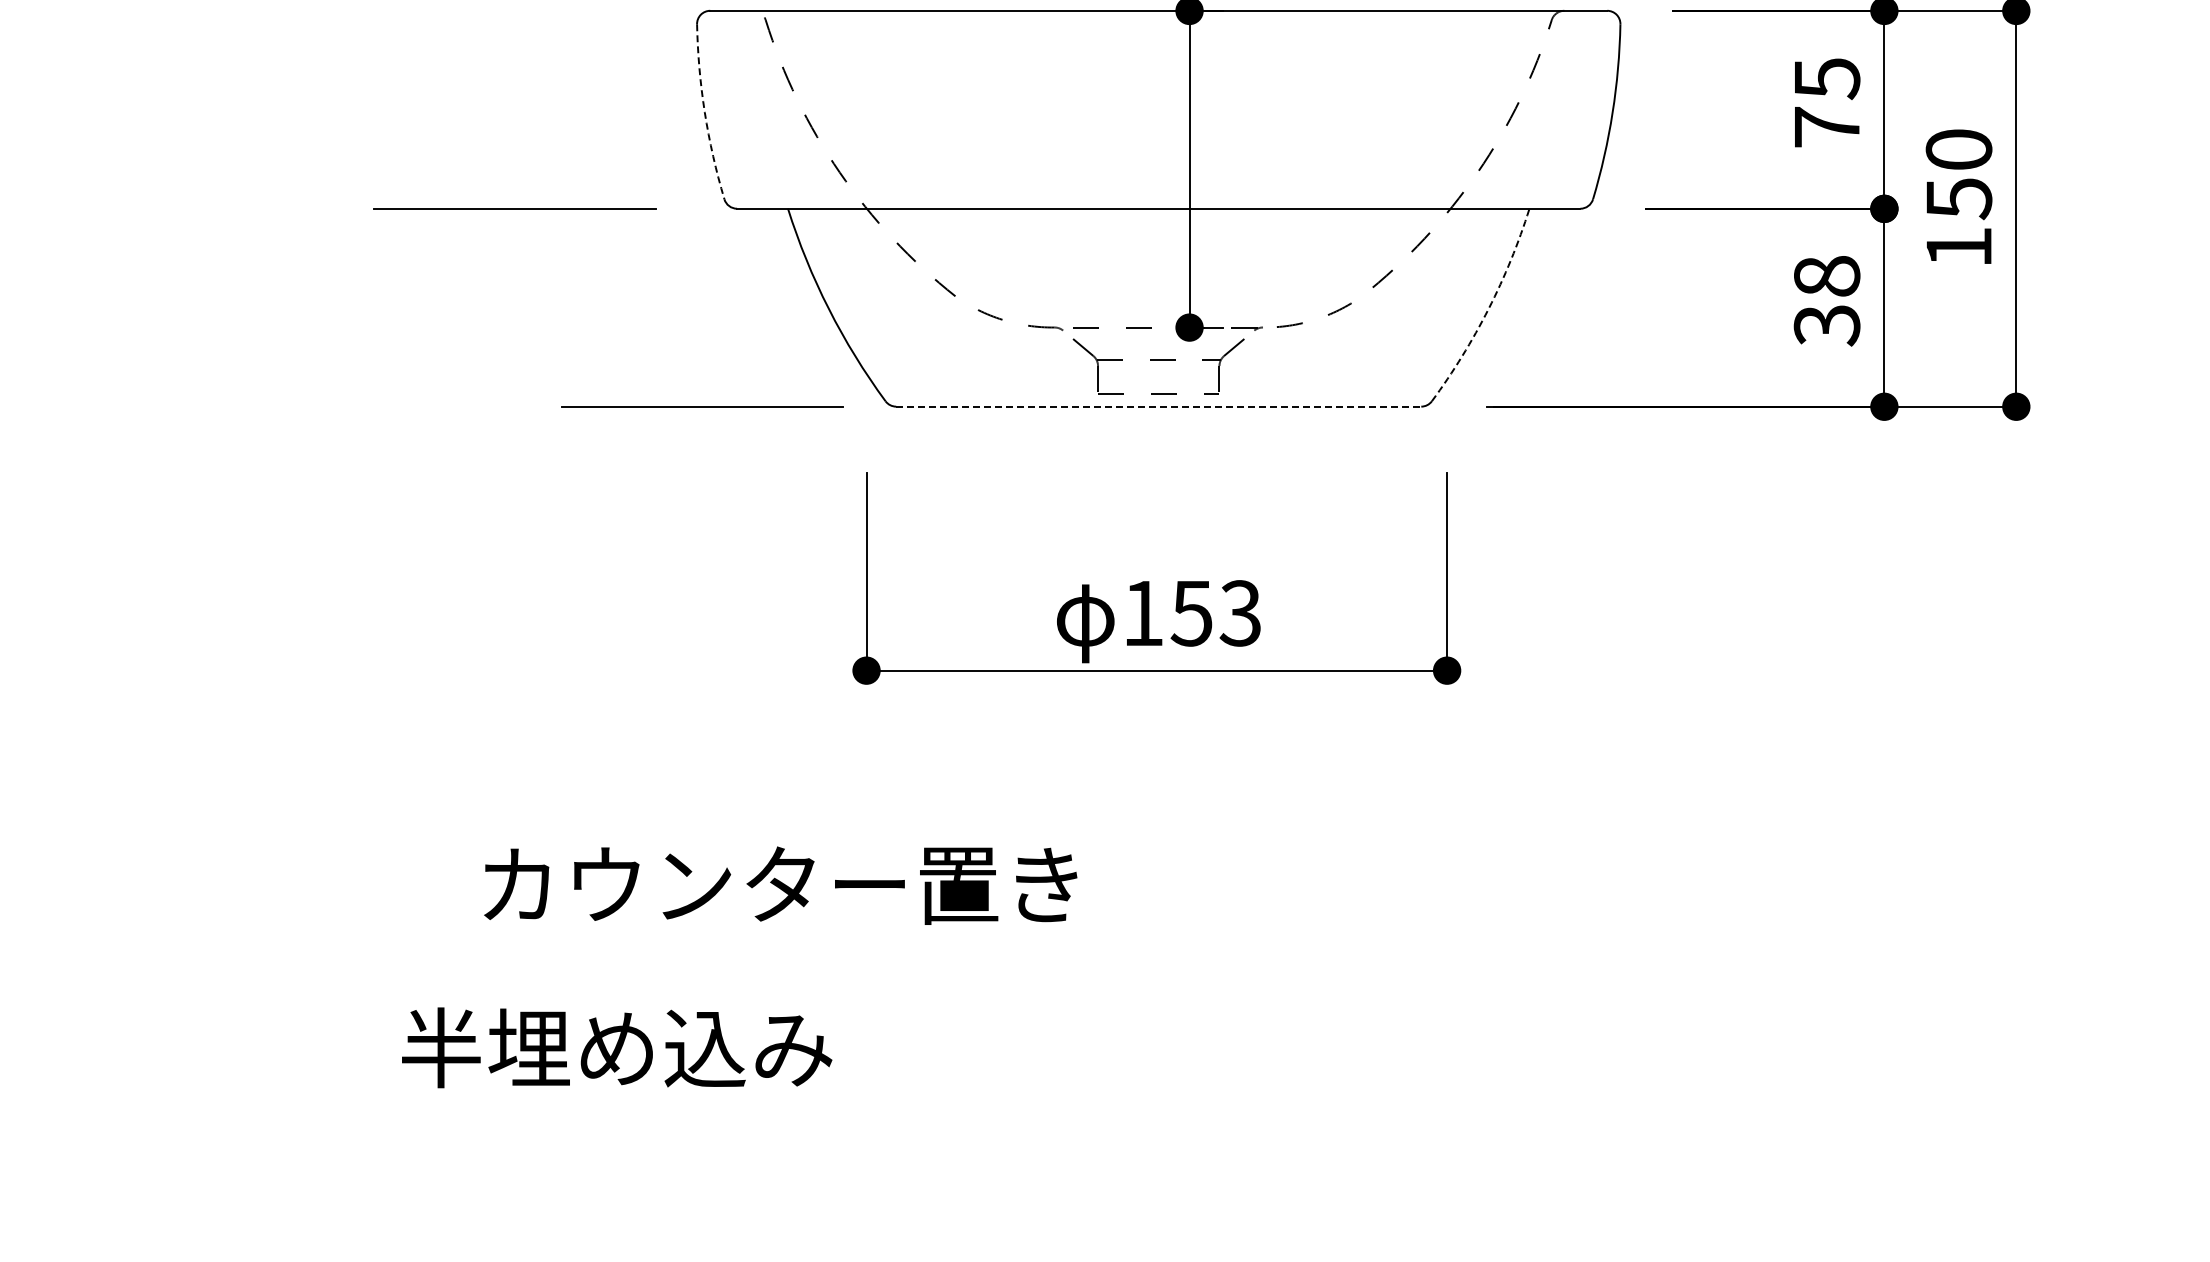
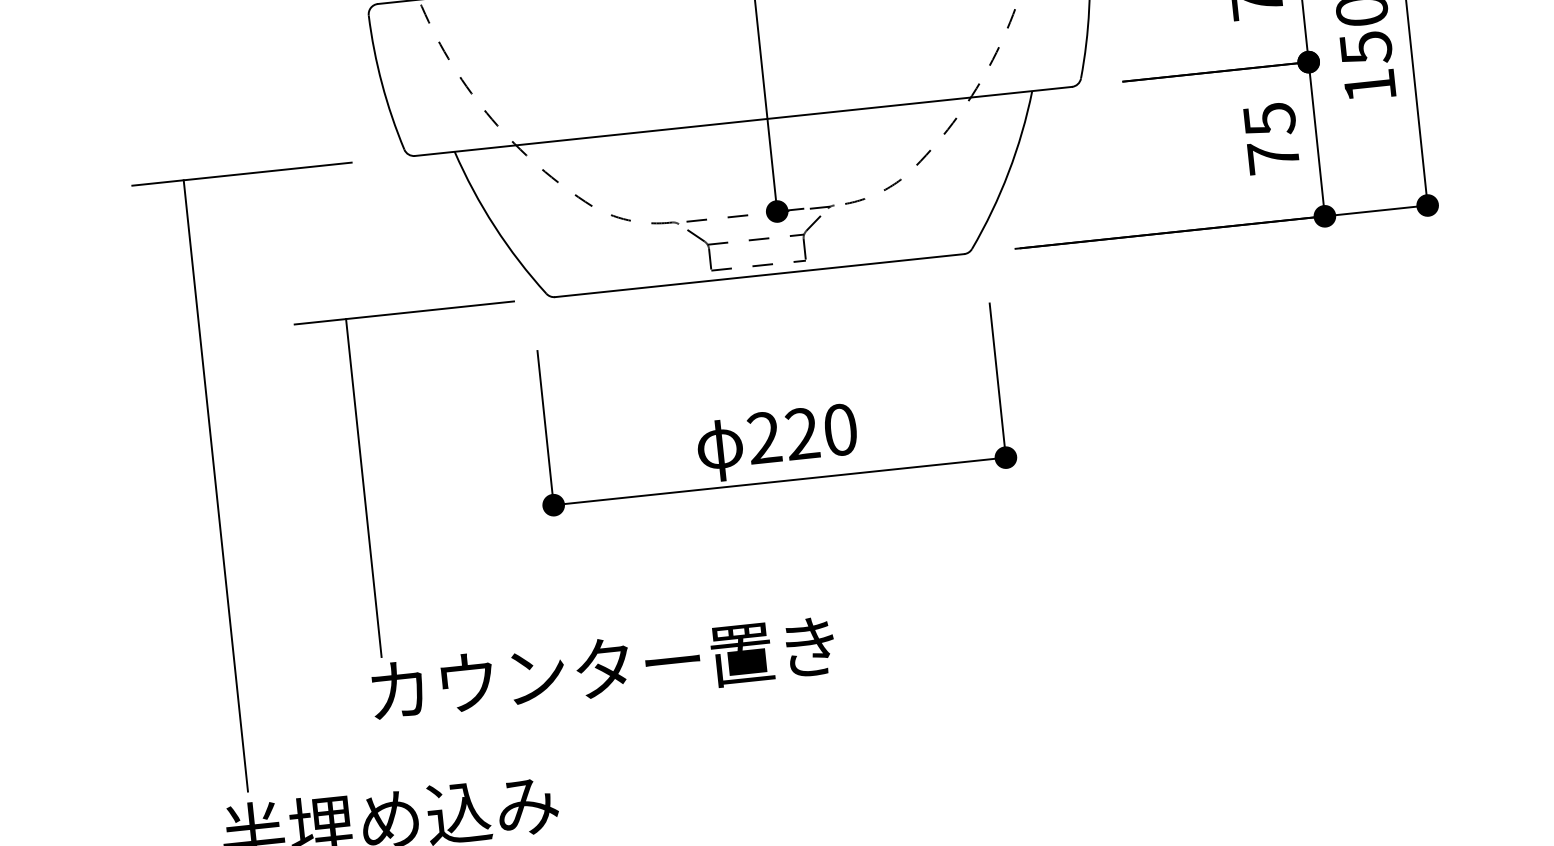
arc: (704, 112) -> (381, 83), dashed -> solid
text: (1826, 301) -> (1271, 139), 38 -> 75
arc: (1488, 309) -> (1008, 172), dashed -> solid
line: (1158, 406) -> (759, 275), dashed -> solid
line: (440, 600) -> (216, 485), added
text: (1192, 613) -> (802, 433), 153 -> 220
line: (627, 623) -> (363, 488), added
text: (780, 885) -> (603, 669), moved

